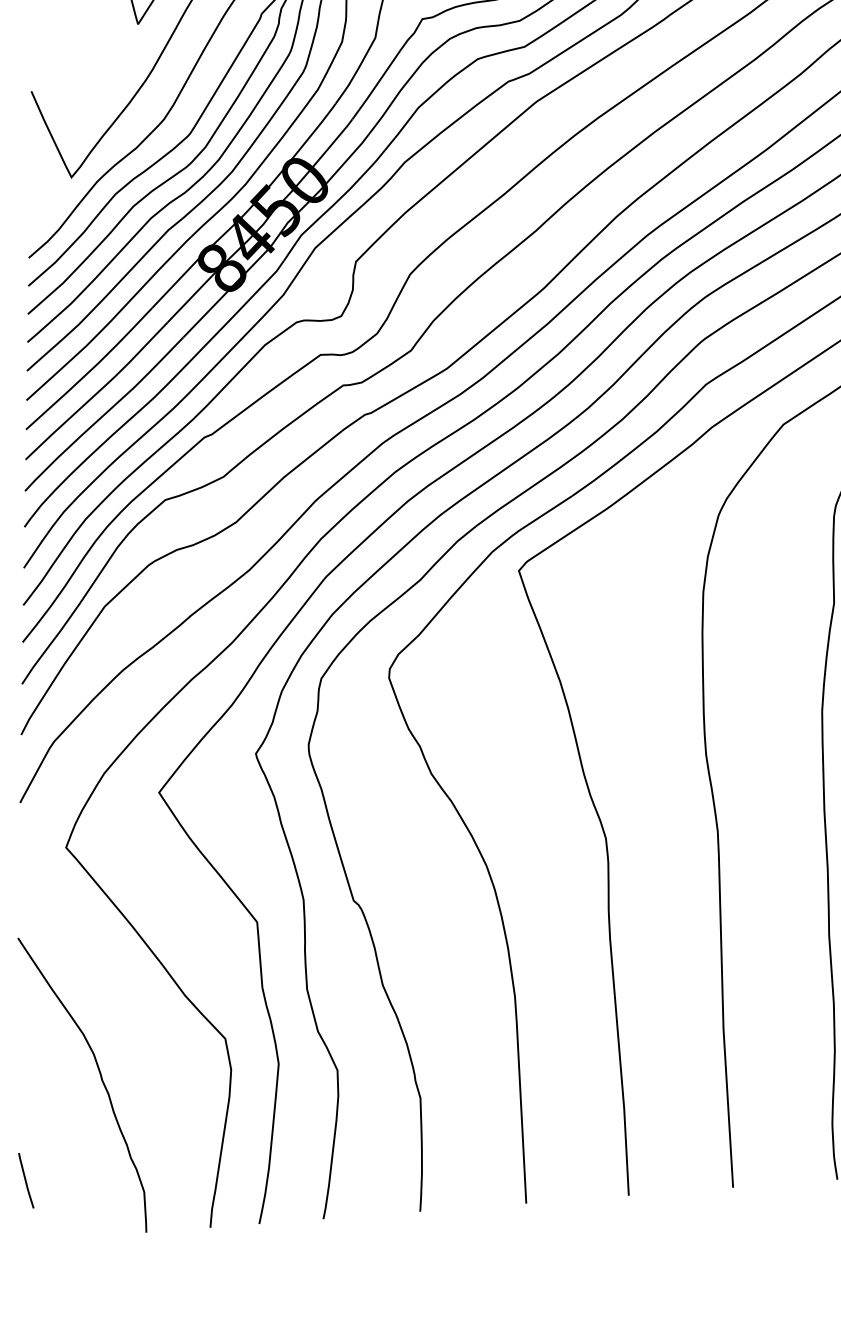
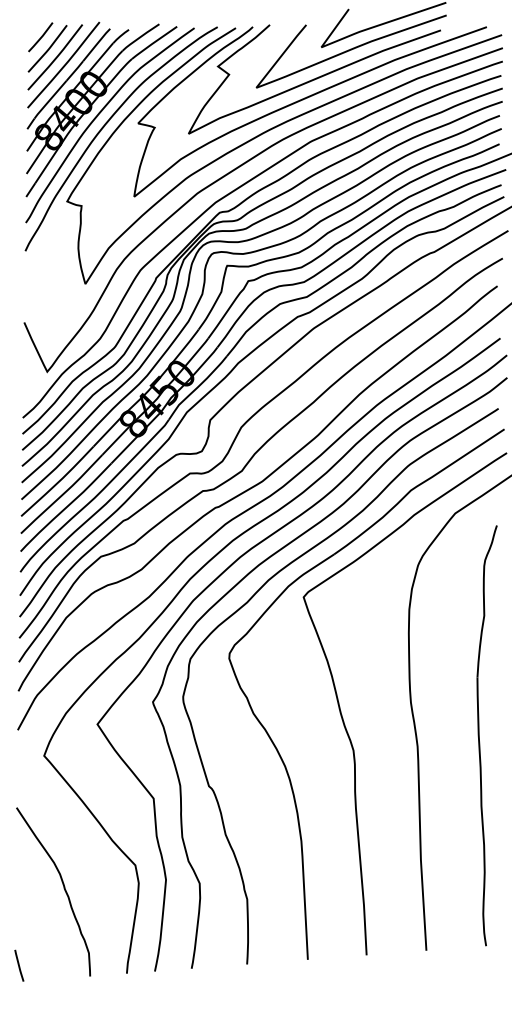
line: (26, 1180) -> (19, 965), moved

